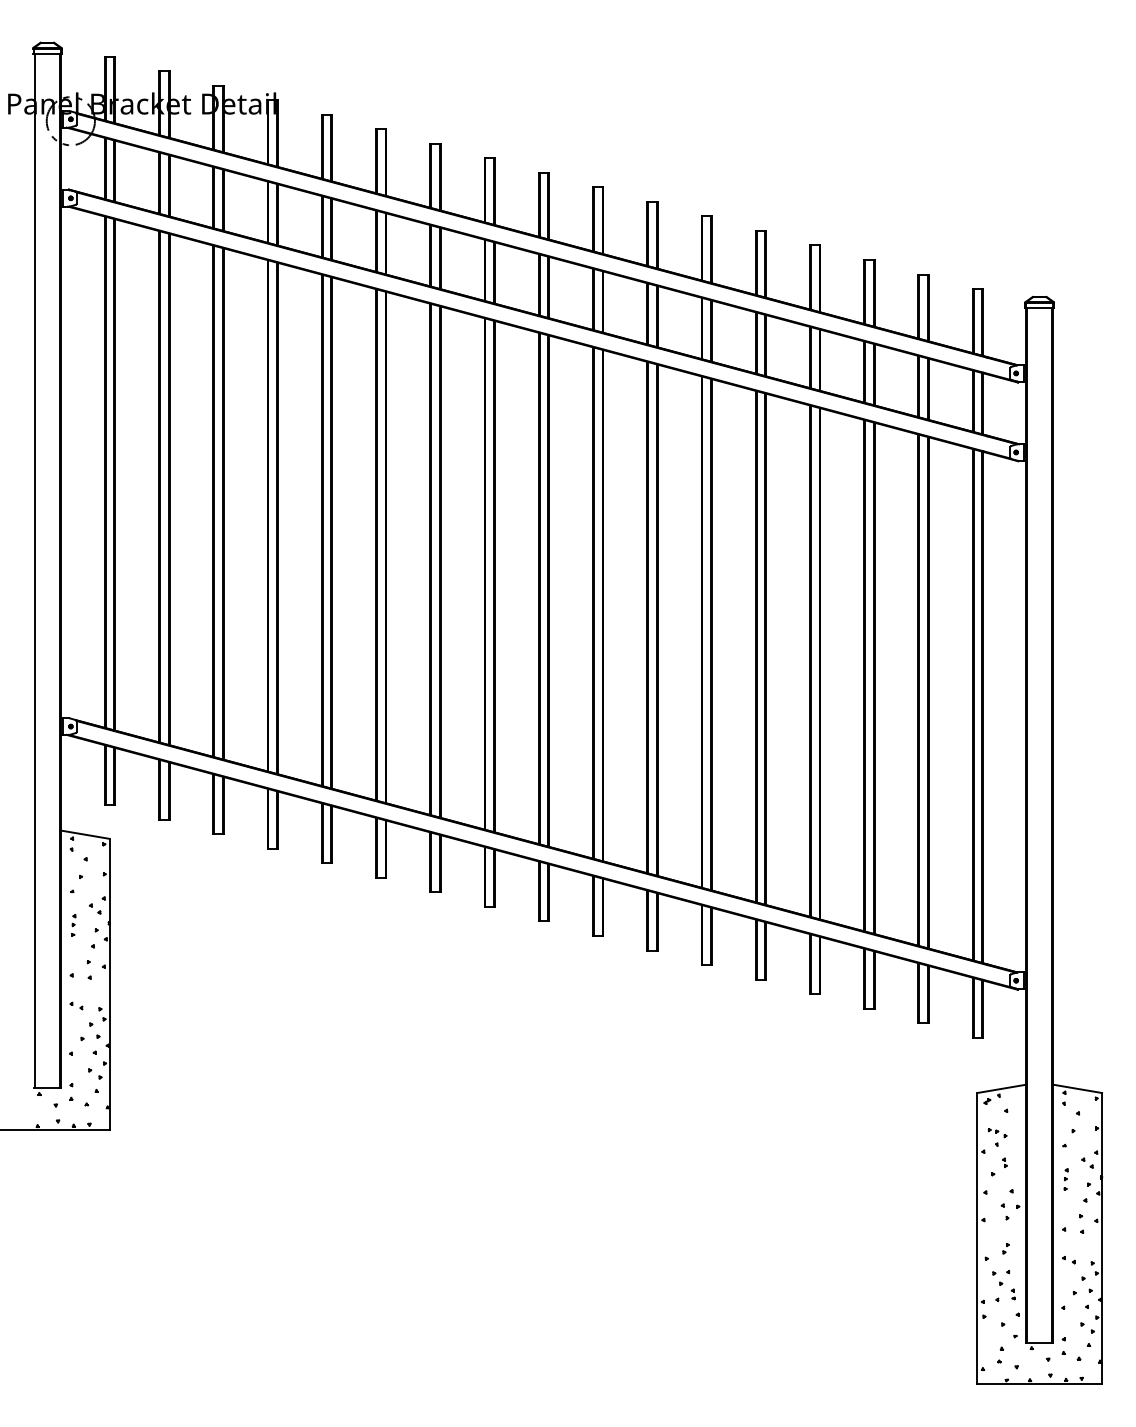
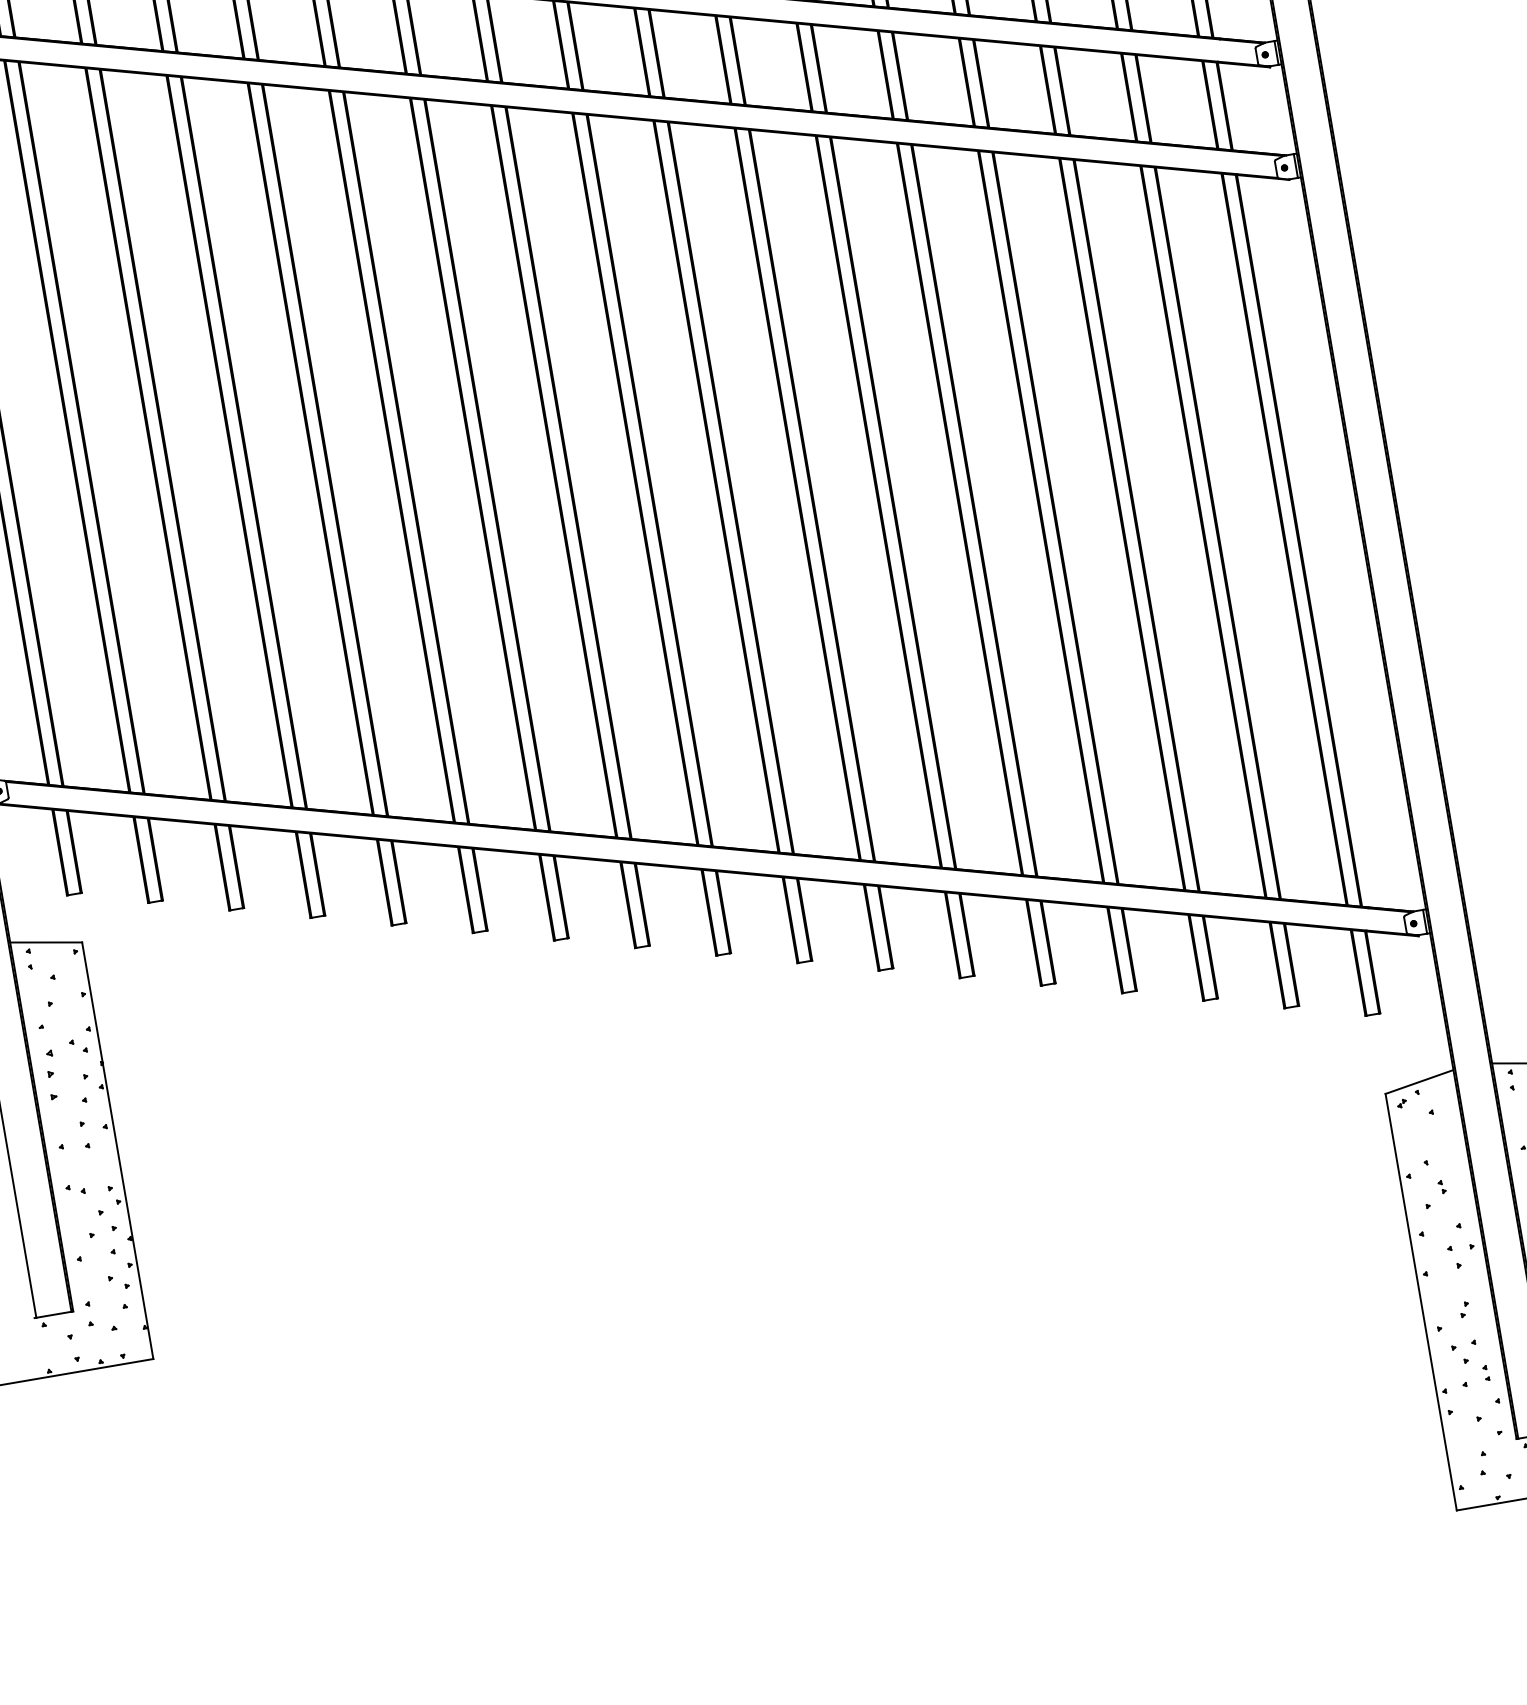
part: (73, 925) -> (51, 1075), size x1.6
part: (997, 1133) -> (1424, 1146), removed

